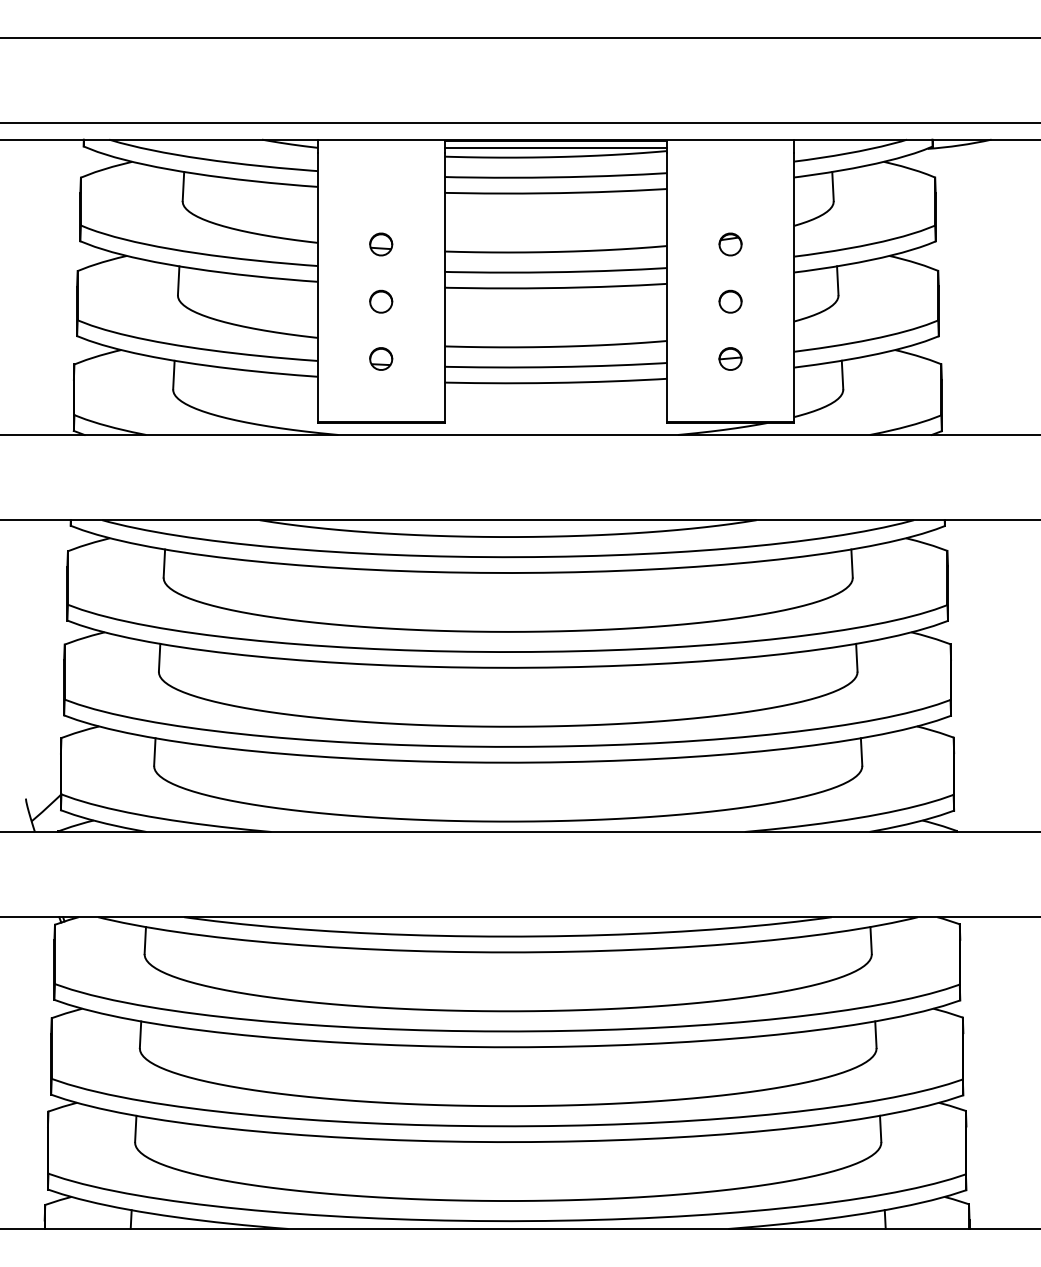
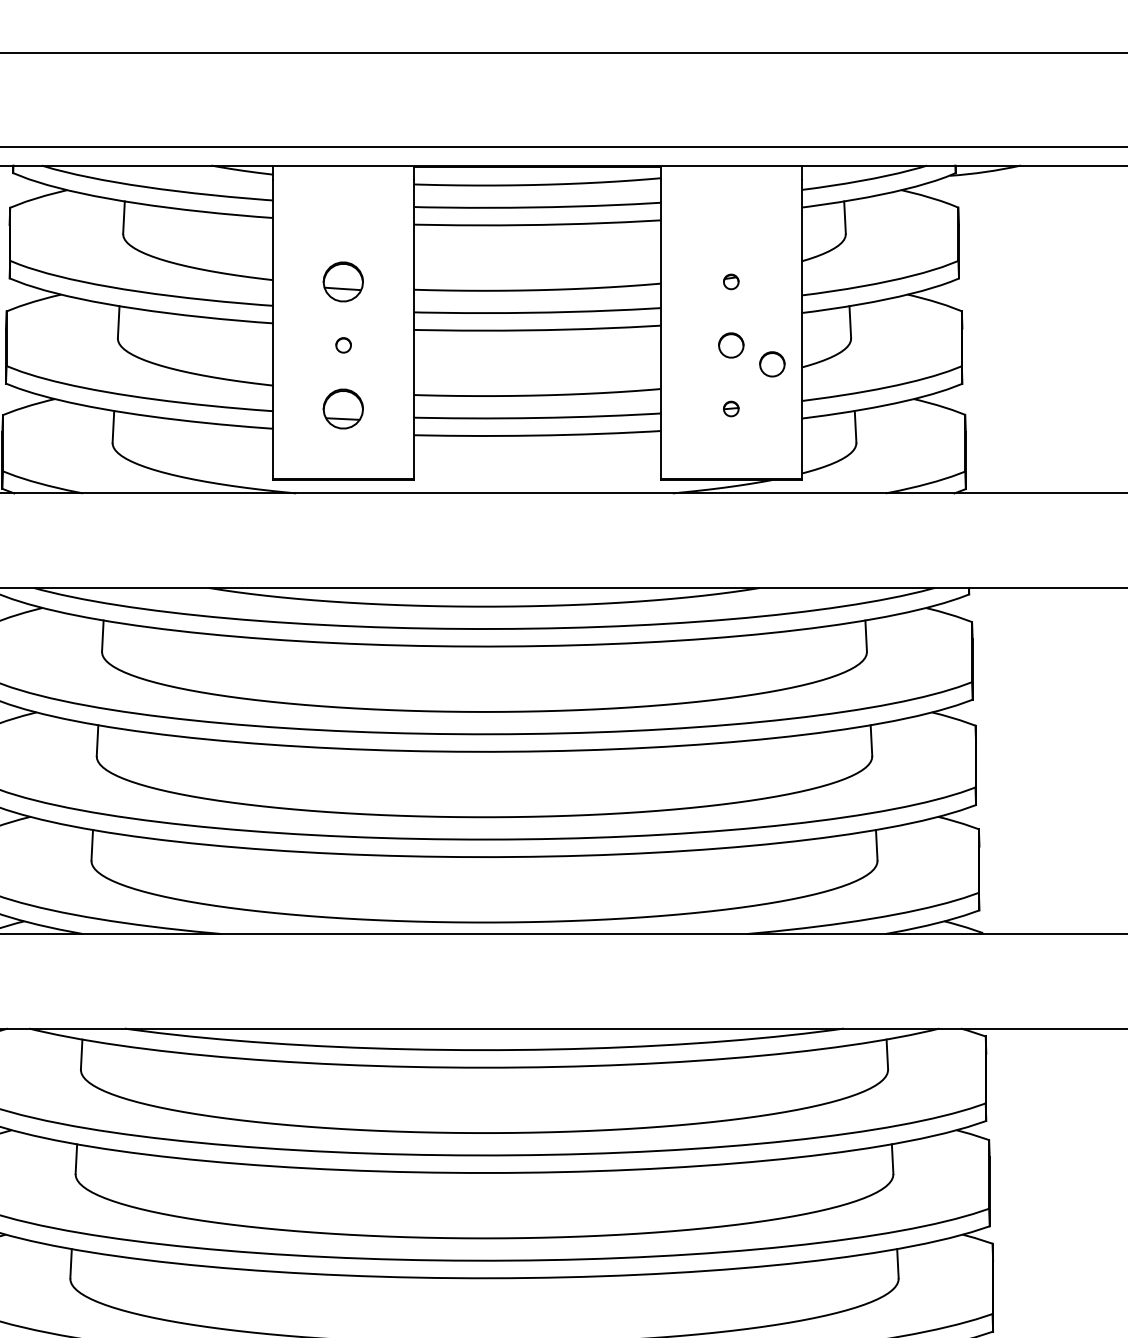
line: (555, 148) -> (536, 175), removed
part: (381, 244) -> (343, 281), size x1.6
part: (730, 244) -> (731, 281), size x0.6
part: (381, 301) -> (343, 345), size x0.6
part: (767, 318) -> (772, 364), added
part: (381, 358) -> (343, 408), size x1.6
part: (730, 358) -> (731, 408), size x0.6

